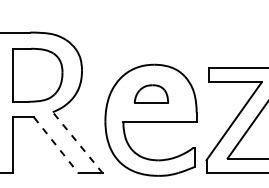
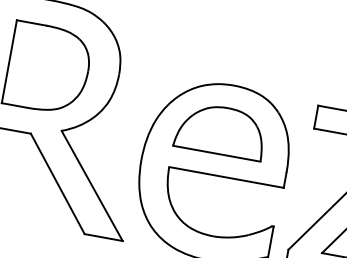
part: (151, 93) -> (221, 129), size x1.67
line: (77, 142) -> (91, 185), dashed -> solid
line: (56, 145) -> (58, 184), dashed -> solid

